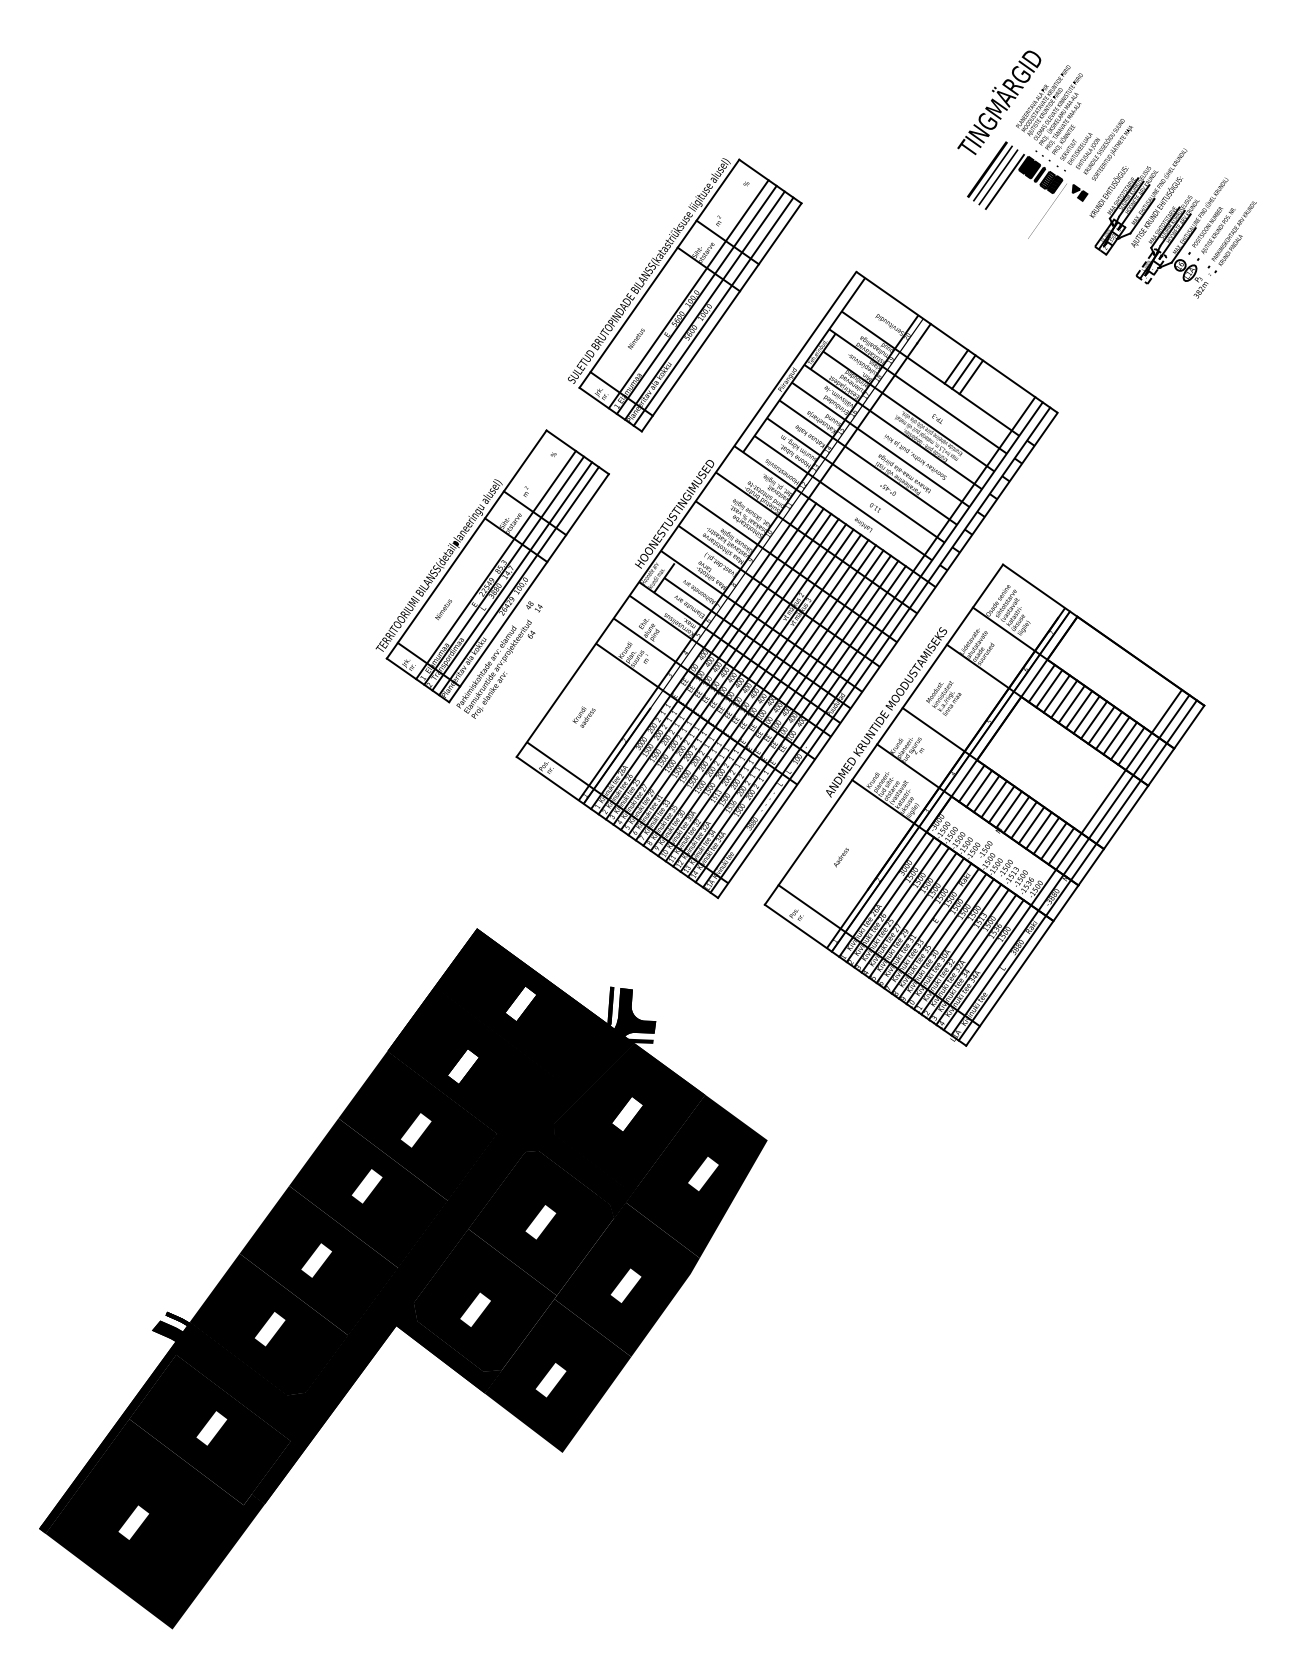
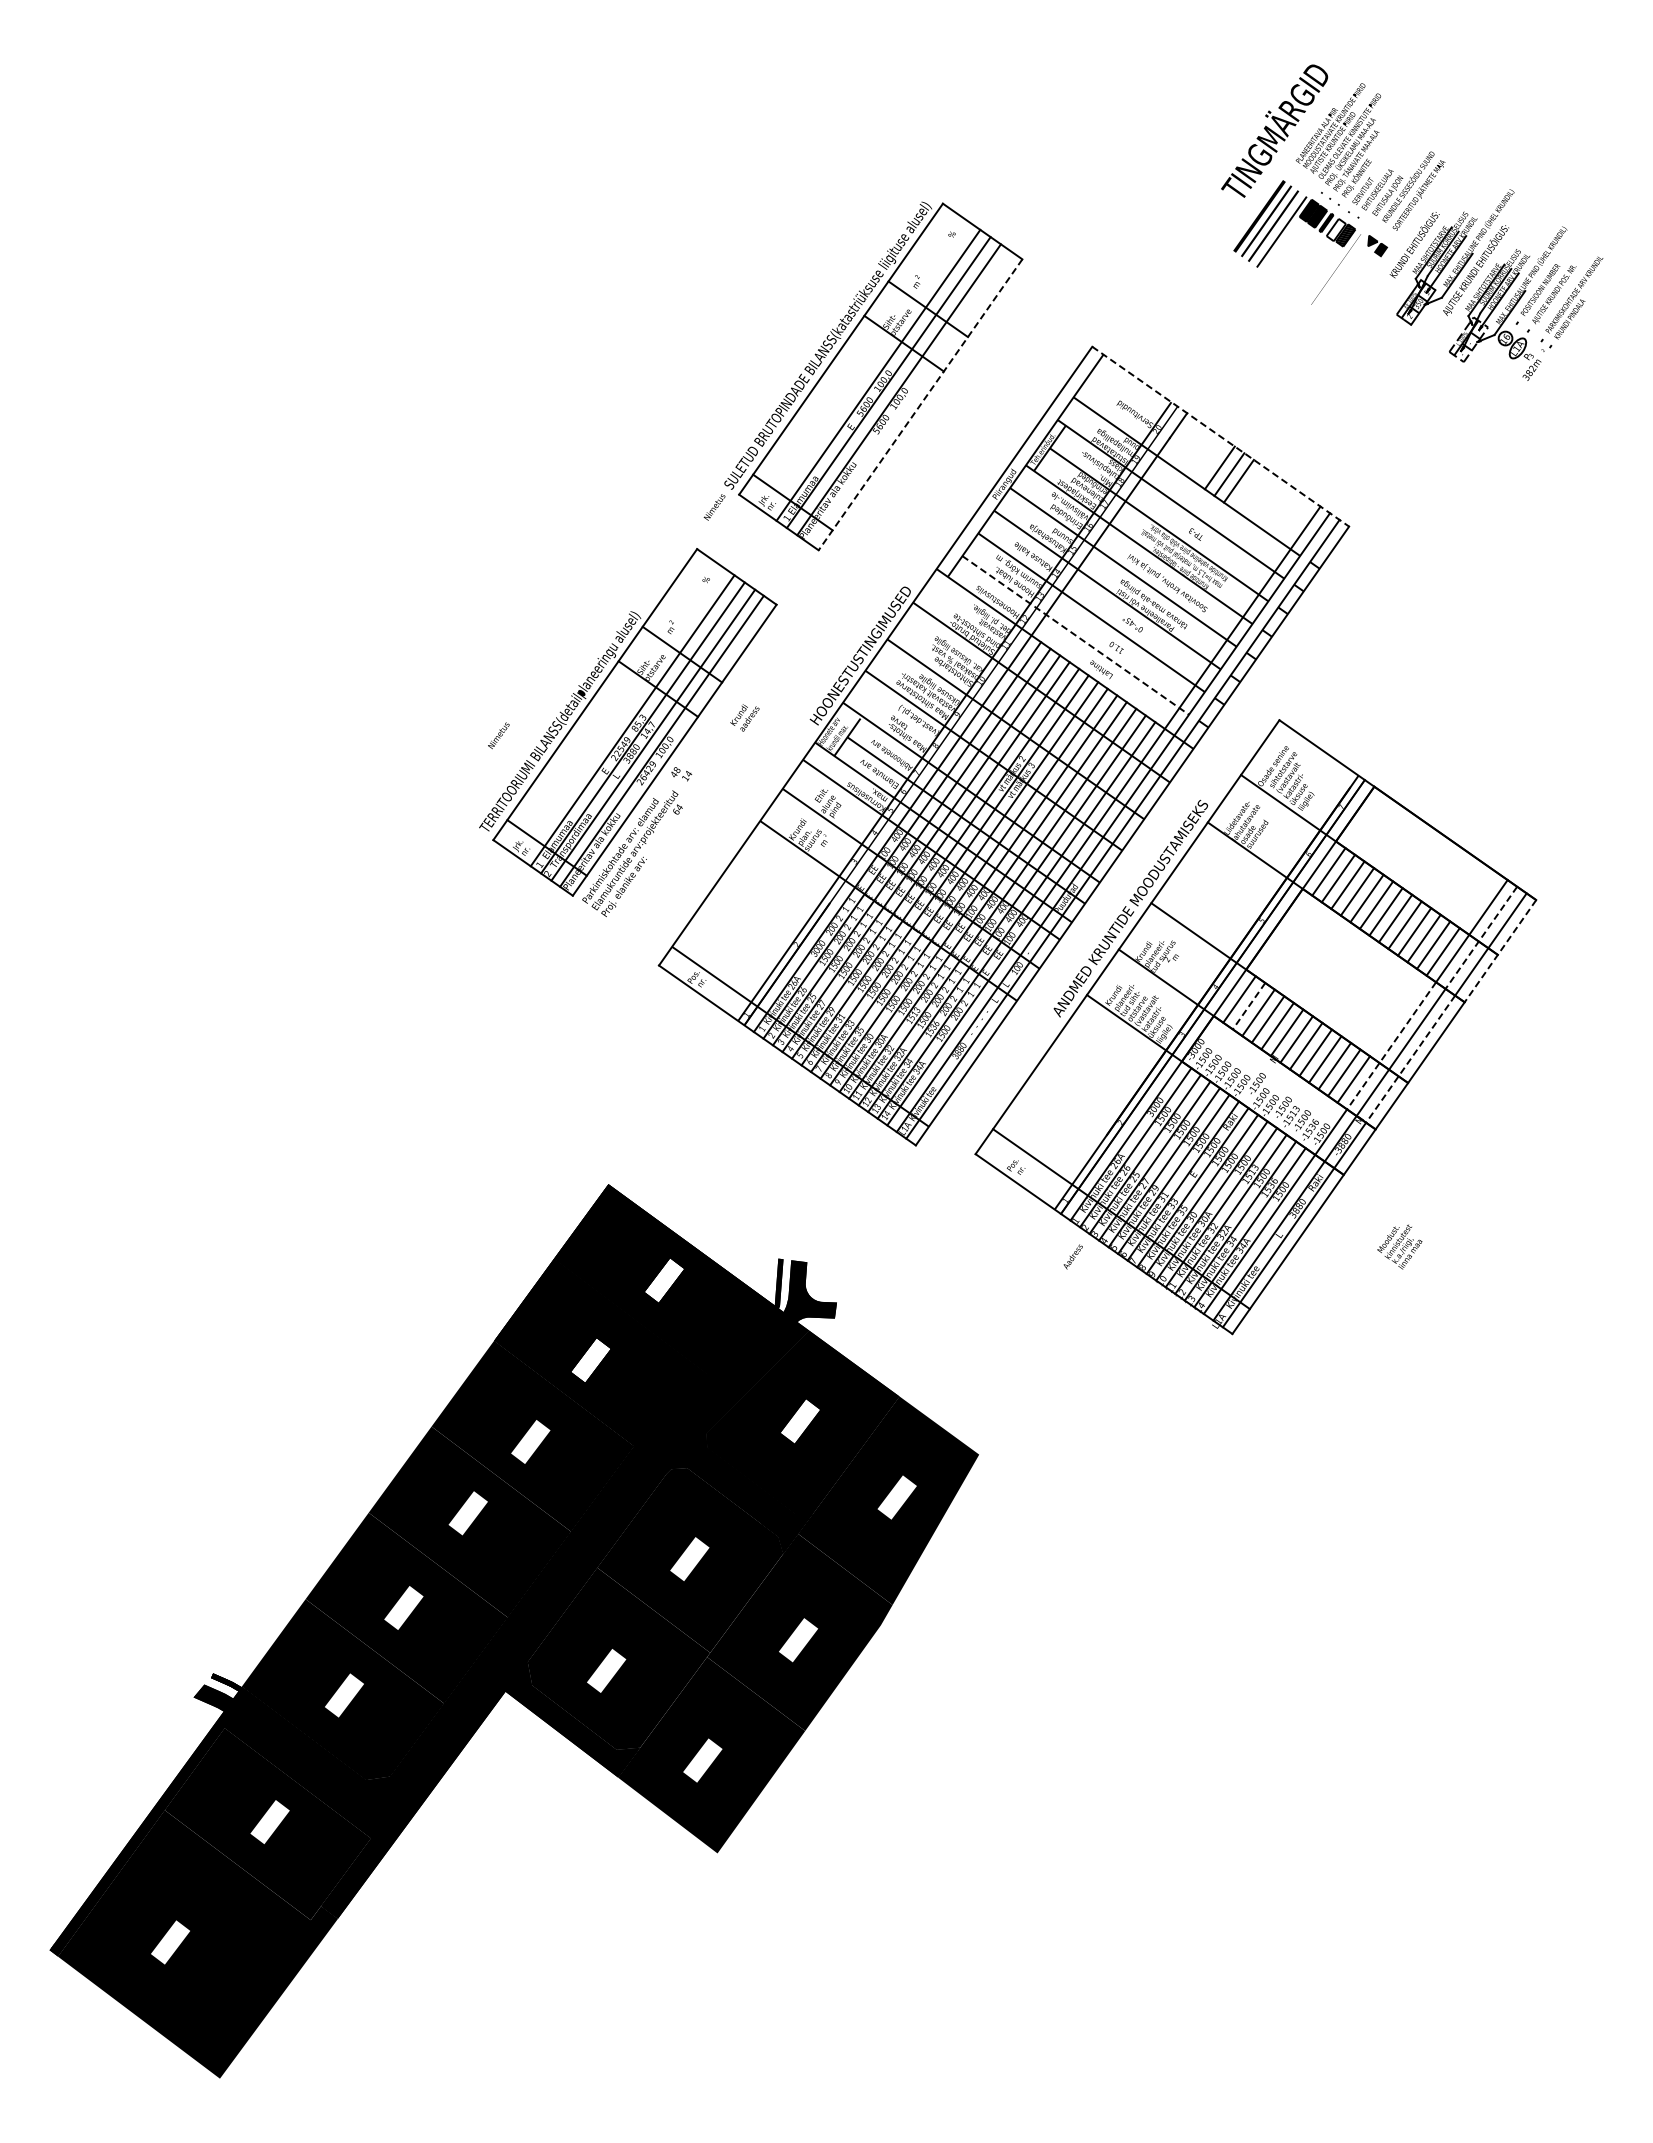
hatch: (1047, 179) -> (1336, 229), removed
line: (713, 311) -> (910, 397), removed
line: (721, 317) -> (920, 404), solid -> dashed
text: (636, 339) -> (714, 507), moved
line: (956, 342) -> (1220, 436), solid -> dashed
line: (843, 498) -> (1076, 635), solid -> dashed
text: (443, 609) -> (498, 735), moved
text: (943, 698) -> (1399, 1246), moved
text: (583, 716) -> (744, 717), moved
line: (1161, 735) -> (1481, 938), solid -> dashed
line: (1176, 745) -> (1500, 951), solid -> dashed
line: (978, 789) -> (1248, 1006), solid -> dashed
line: (1090, 819) -> (1391, 1045), solid -> dashed
line: (1105, 830) -> (1410, 1059), solid -> dashed
text: (840, 857) -> (1072, 1256), moved
fill: (637, 1040) -> (812, 1327), removed

